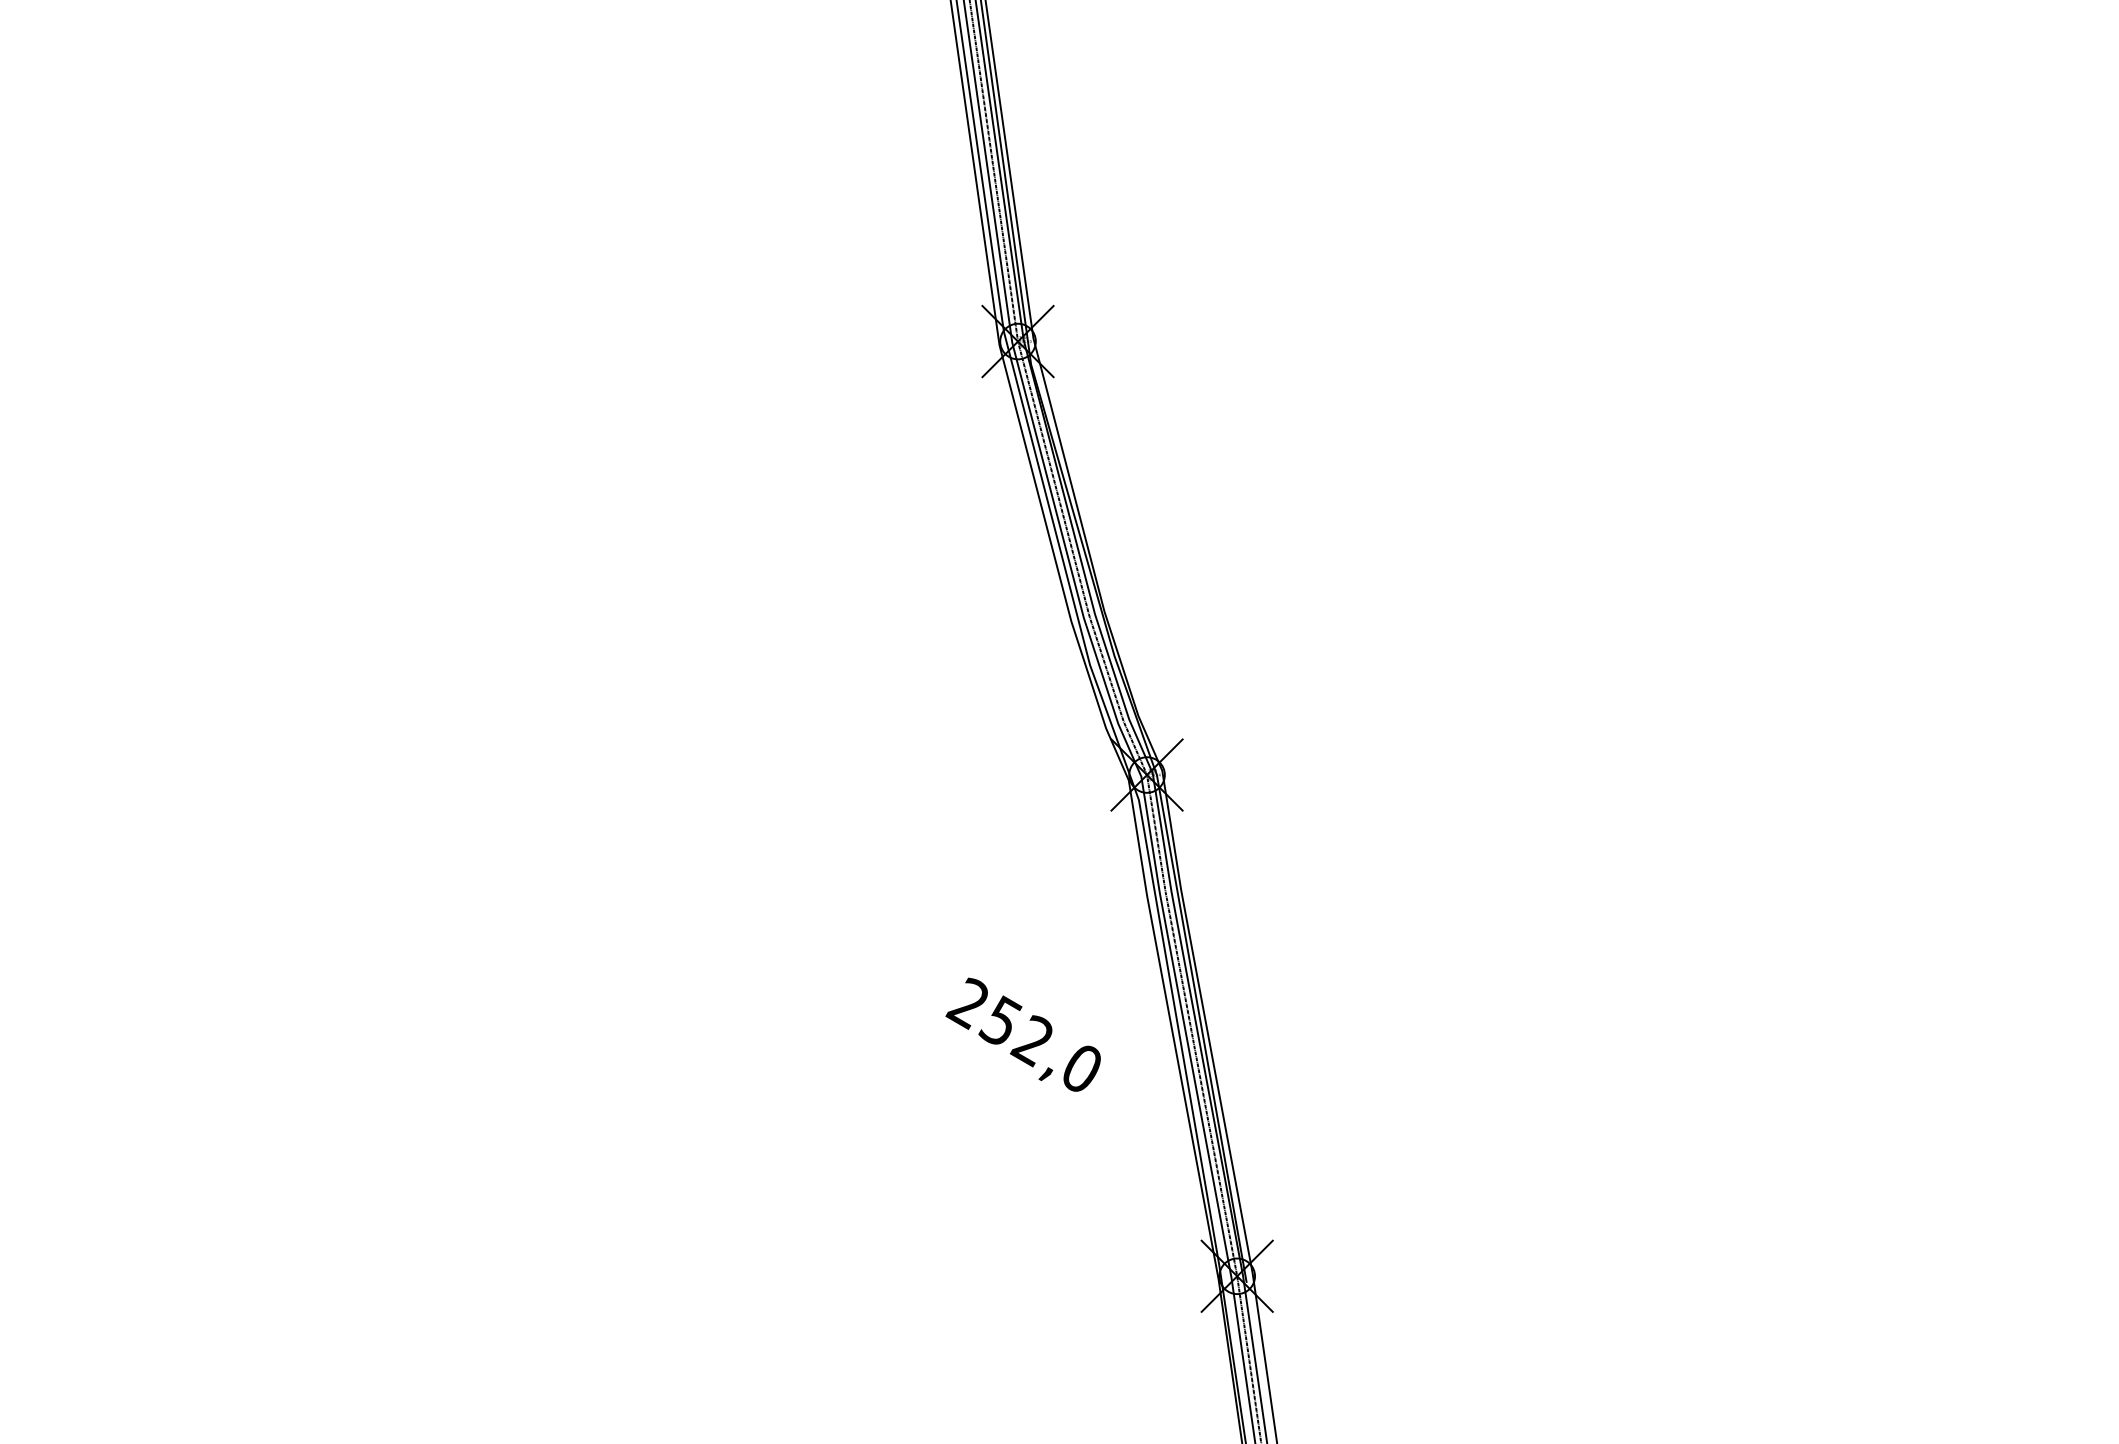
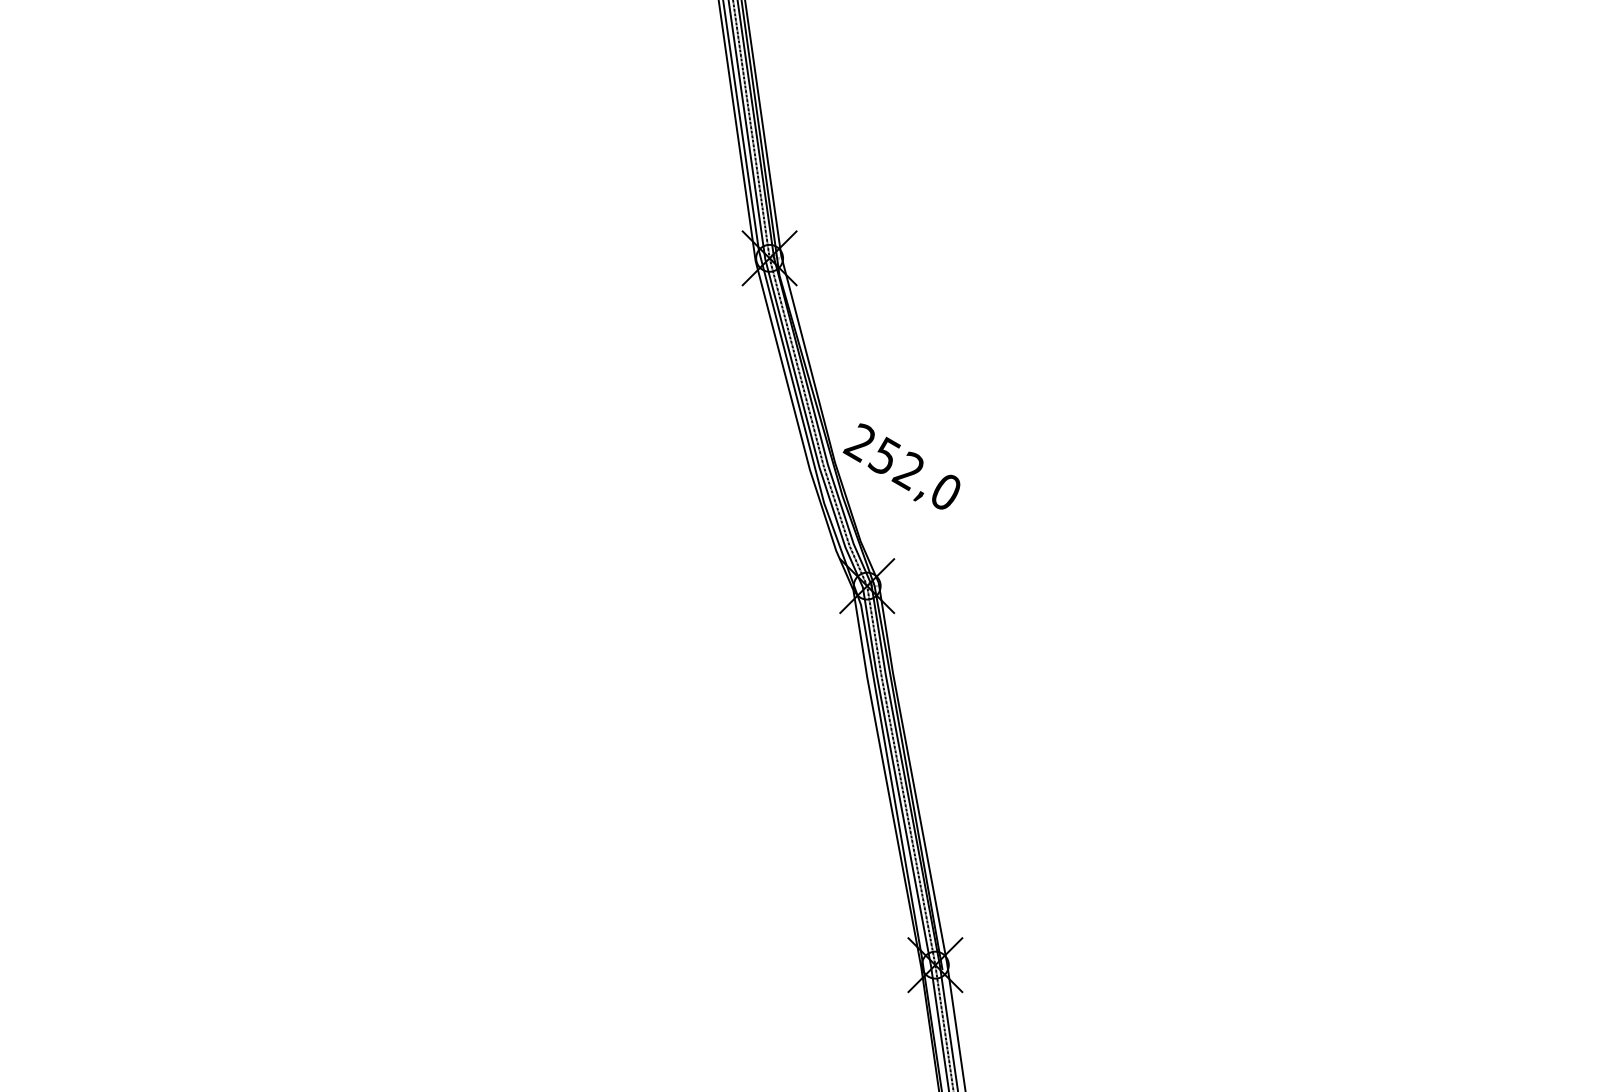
text: (1023, 1034) -> (901, 466), moved

